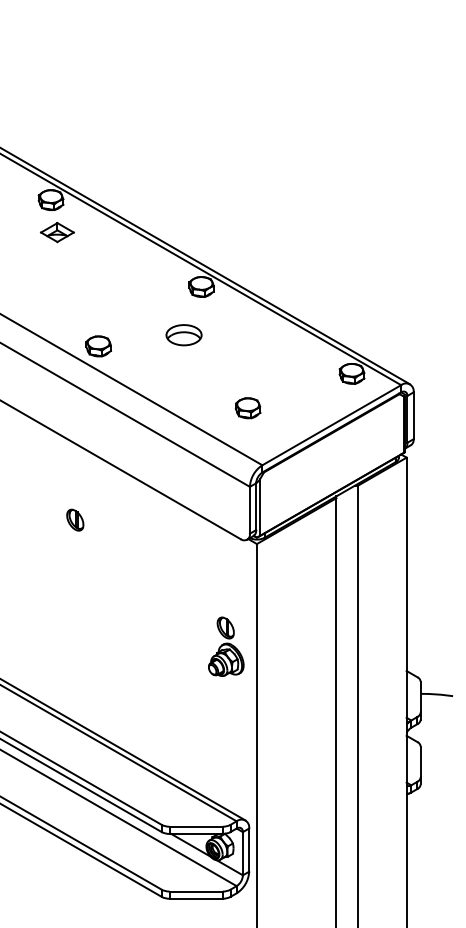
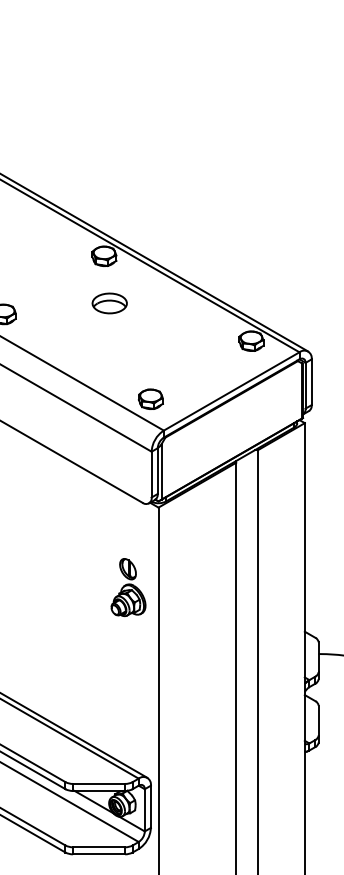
part: (183, 335) -> (109, 303), moved
part: (247, 408) -> (150, 399), moved
part: (226, 646) -> (128, 587), moved

